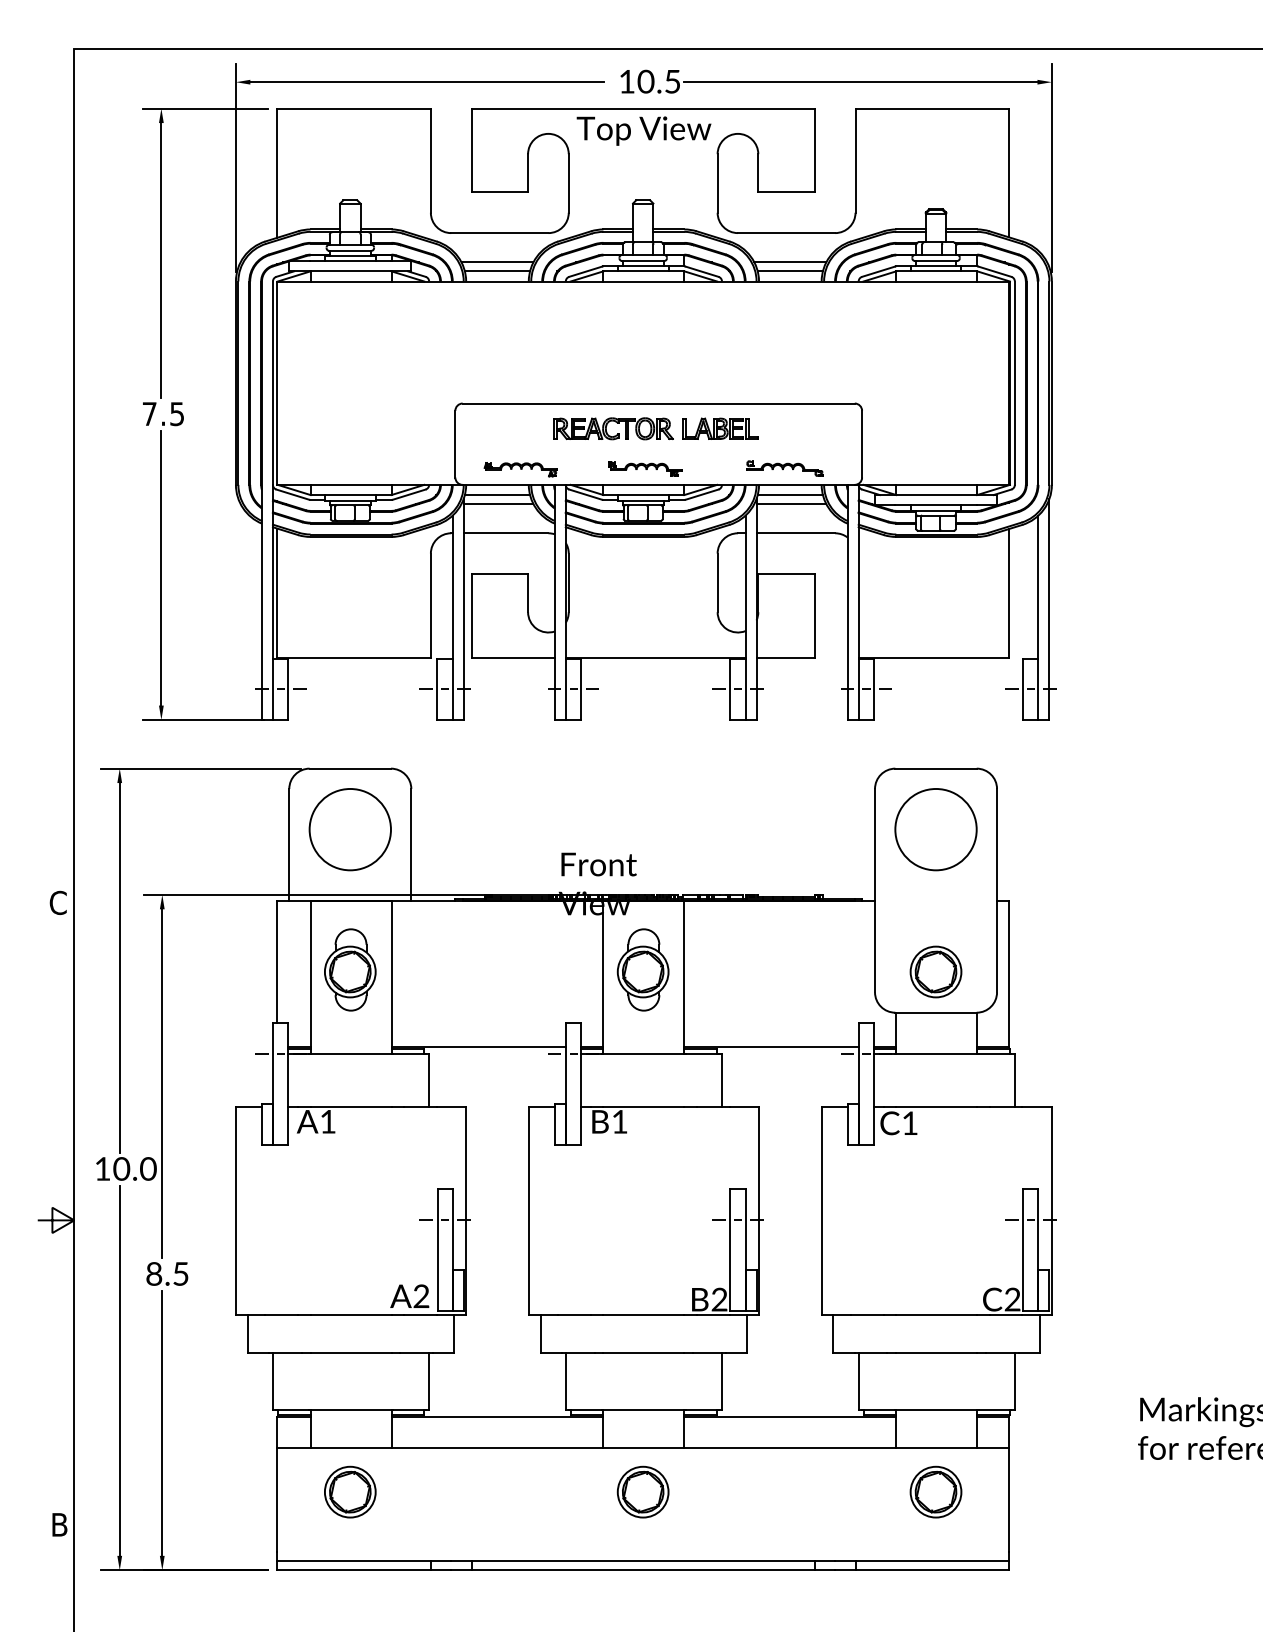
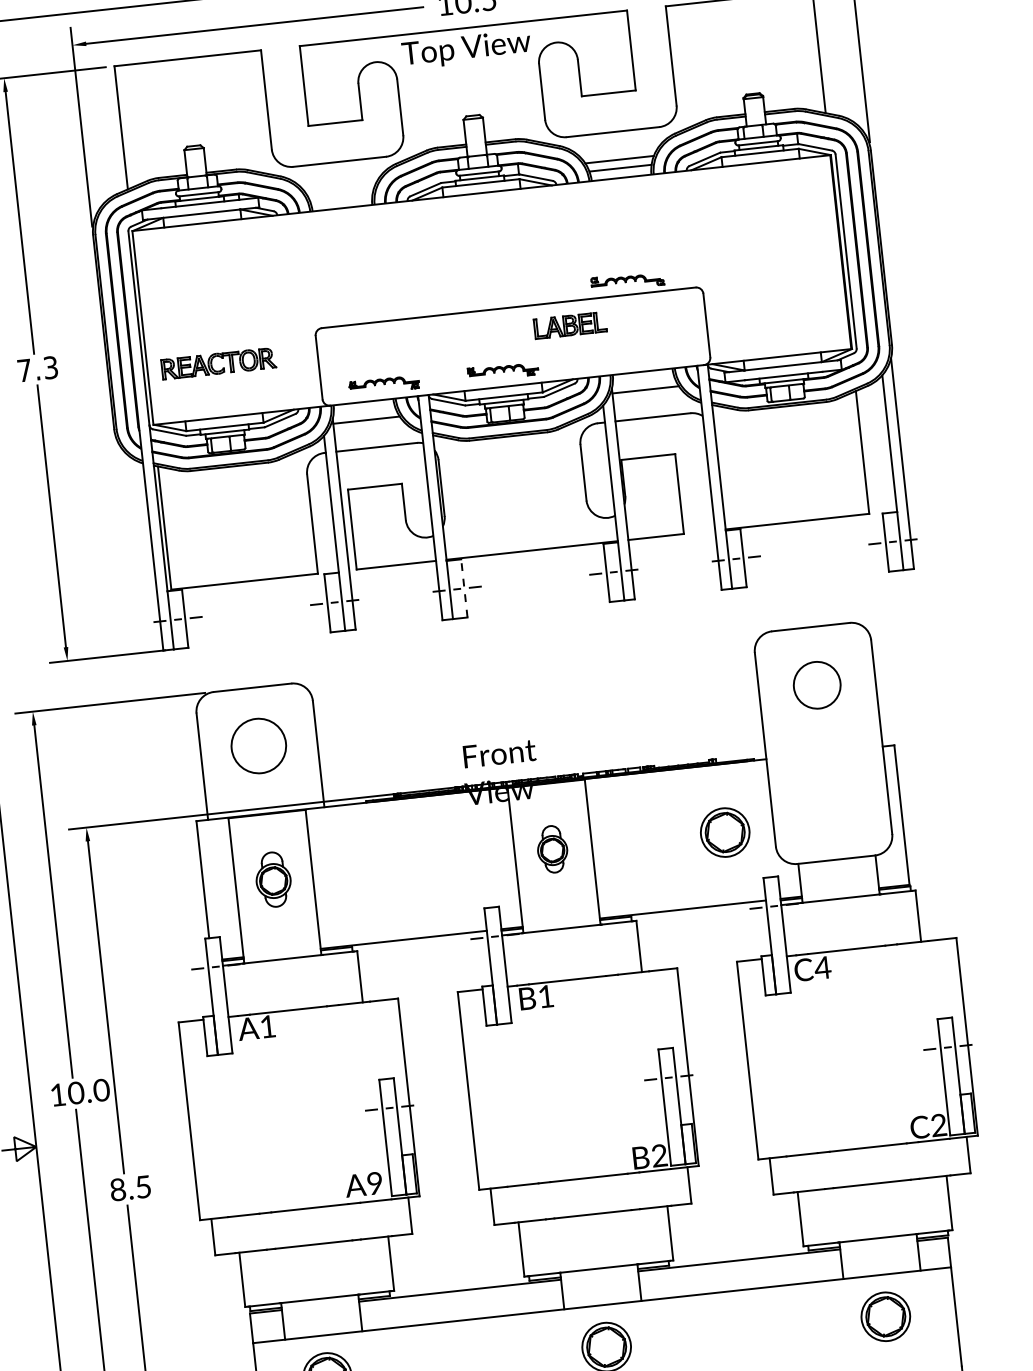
line: (497, 262) -> (340, 190), removed
line: (497, 271) -> (341, 198), removed
text: (177, 413) -> (51, 367), 7.5 -> 7.3
part: (615, 422) -> (219, 357), moved
part: (784, 468) -> (627, 281), moved
line: (497, 495) -> (364, 412), removed
line: (789, 495) -> (642, 381), removed
line: (581, 689) -> (464, 588), solid -> dashed
circle: (349, 829) -> (258, 745), size x0.7
circle: (935, 829) -> (816, 685), size x0.6
part: (350, 969) -> (273, 879), size x0.7
part: (642, 969) -> (551, 848), size x0.6
part: (935, 971) -> (724, 832), moved
text: (909, 1122) -> (822, 967), C1 -> C4
text: (421, 1296) -> (375, 1183), A2 -> A9

